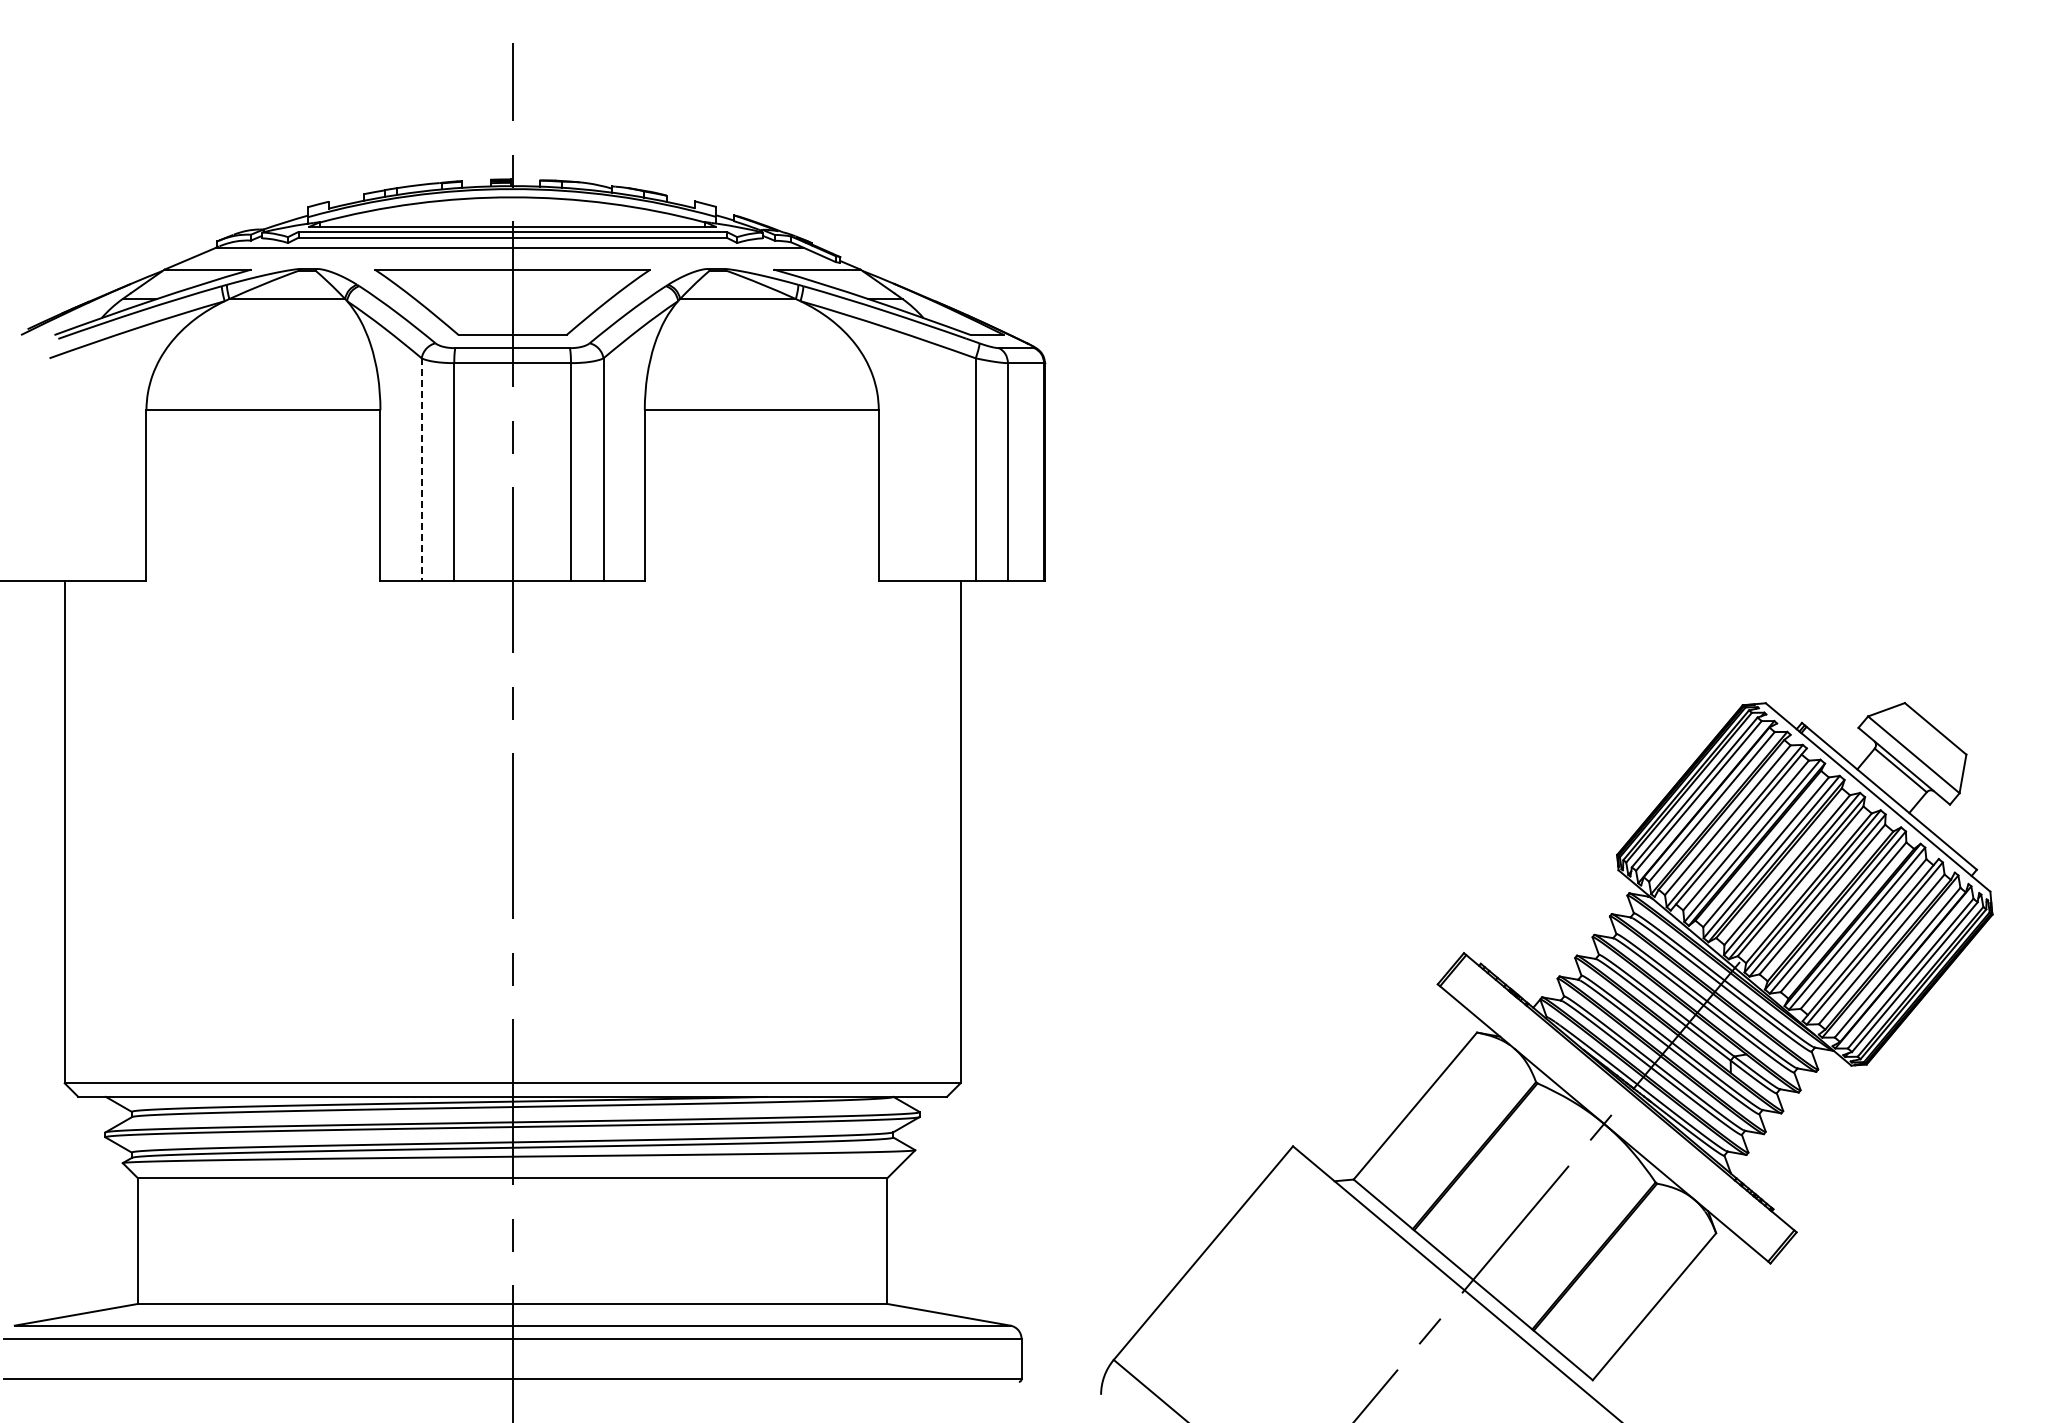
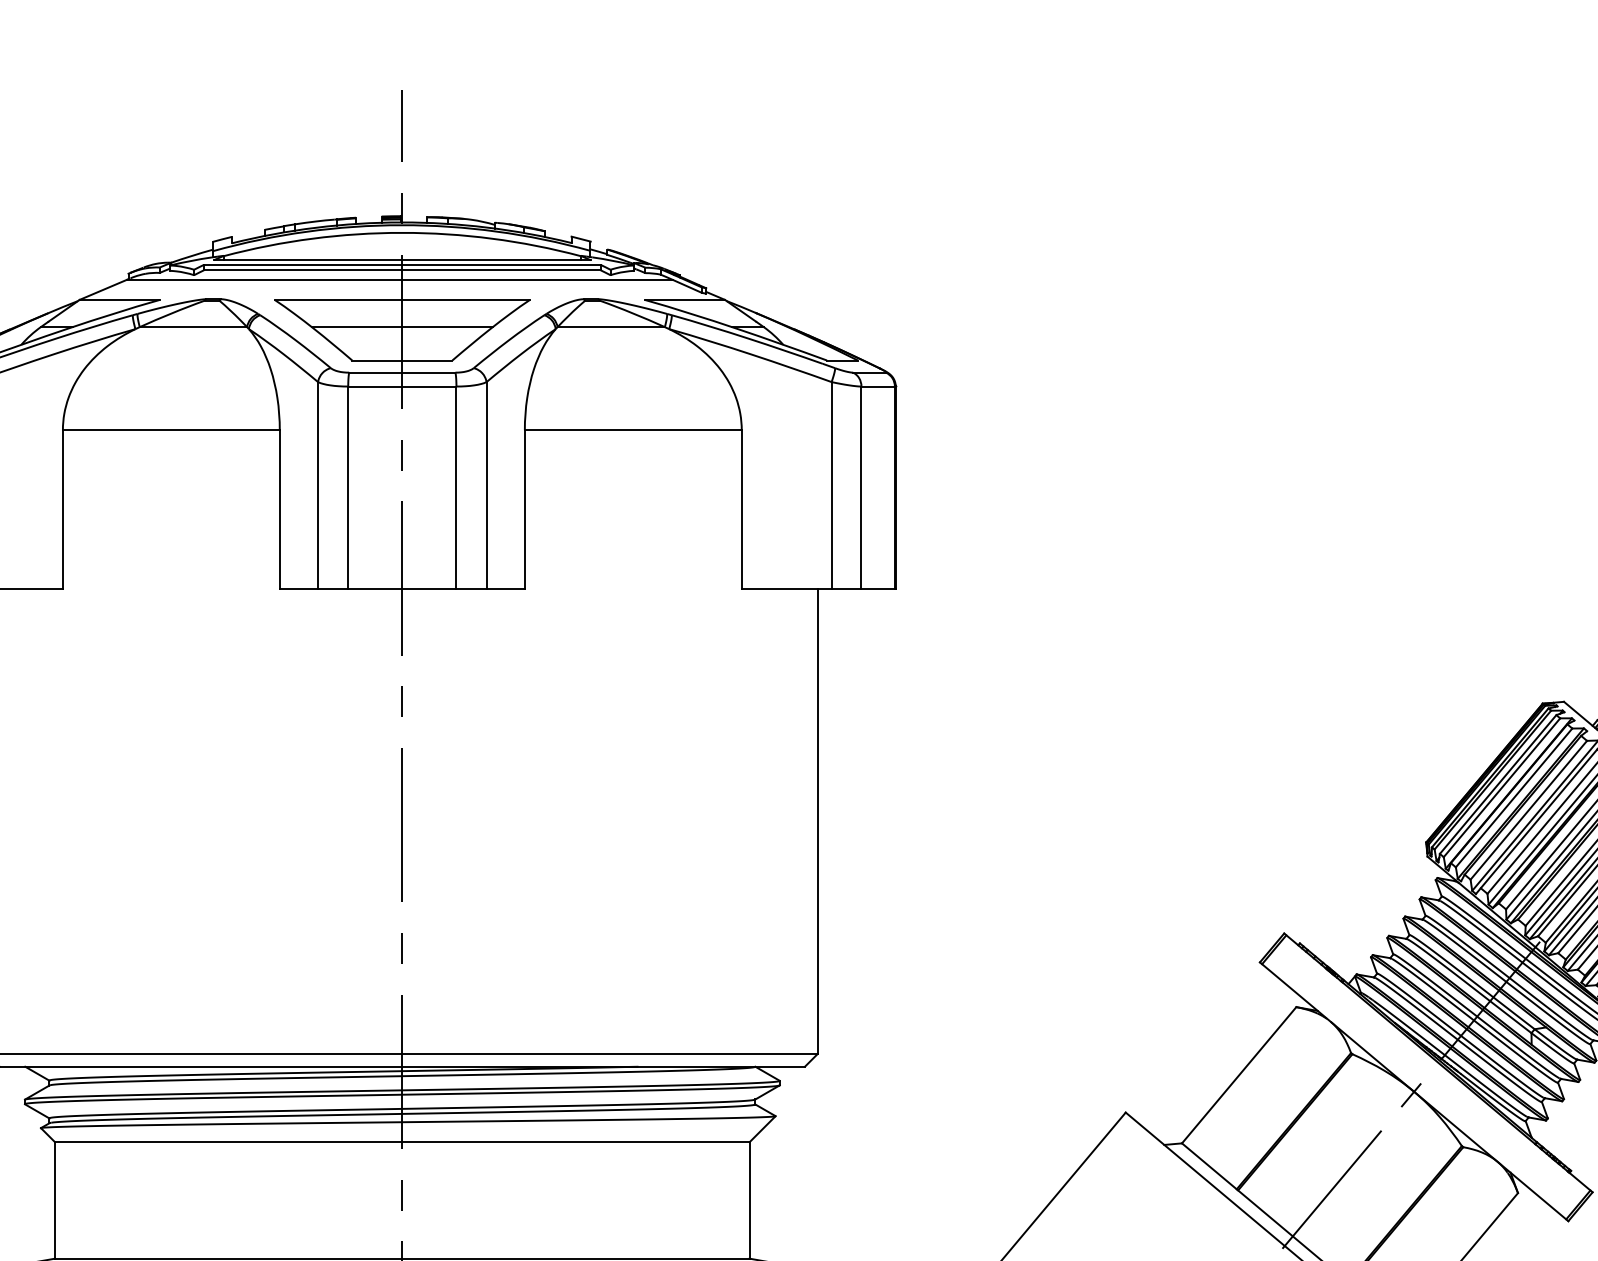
line: (512, 299) -> (402, 327), added
line: (421, 470) -> (317, 486), dashed -> solid

